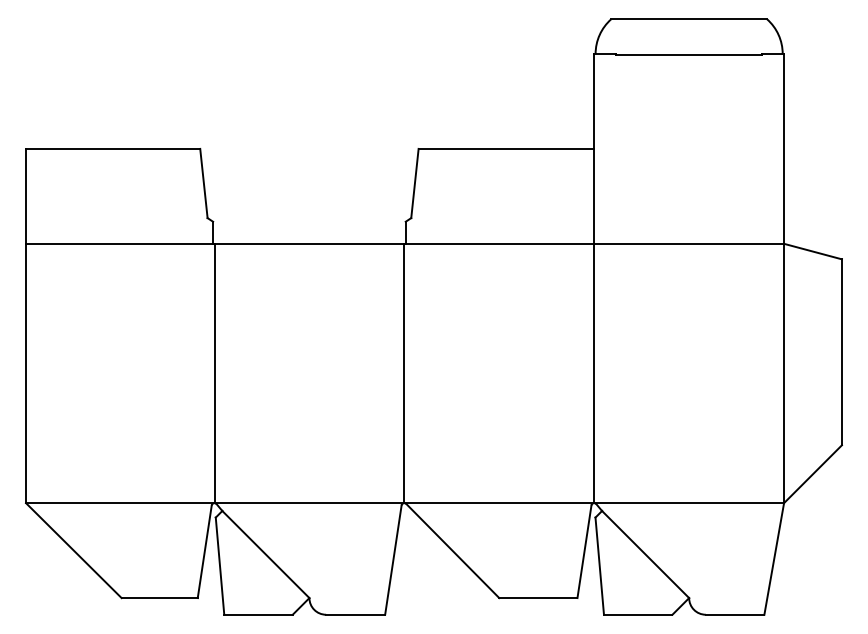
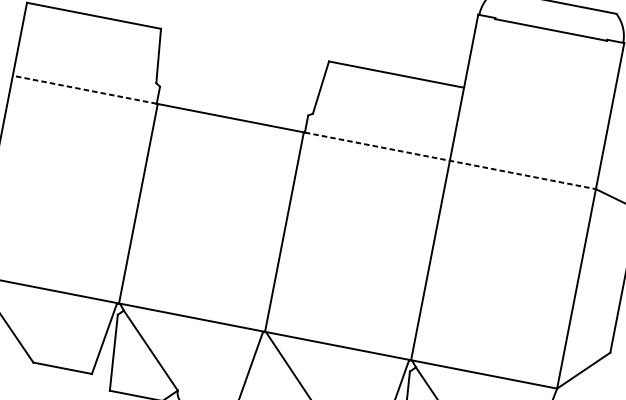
line: (119, 243) -> (84, 89), solid -> dashed
line: (595, 243) -> (450, 160), solid -> dashed

